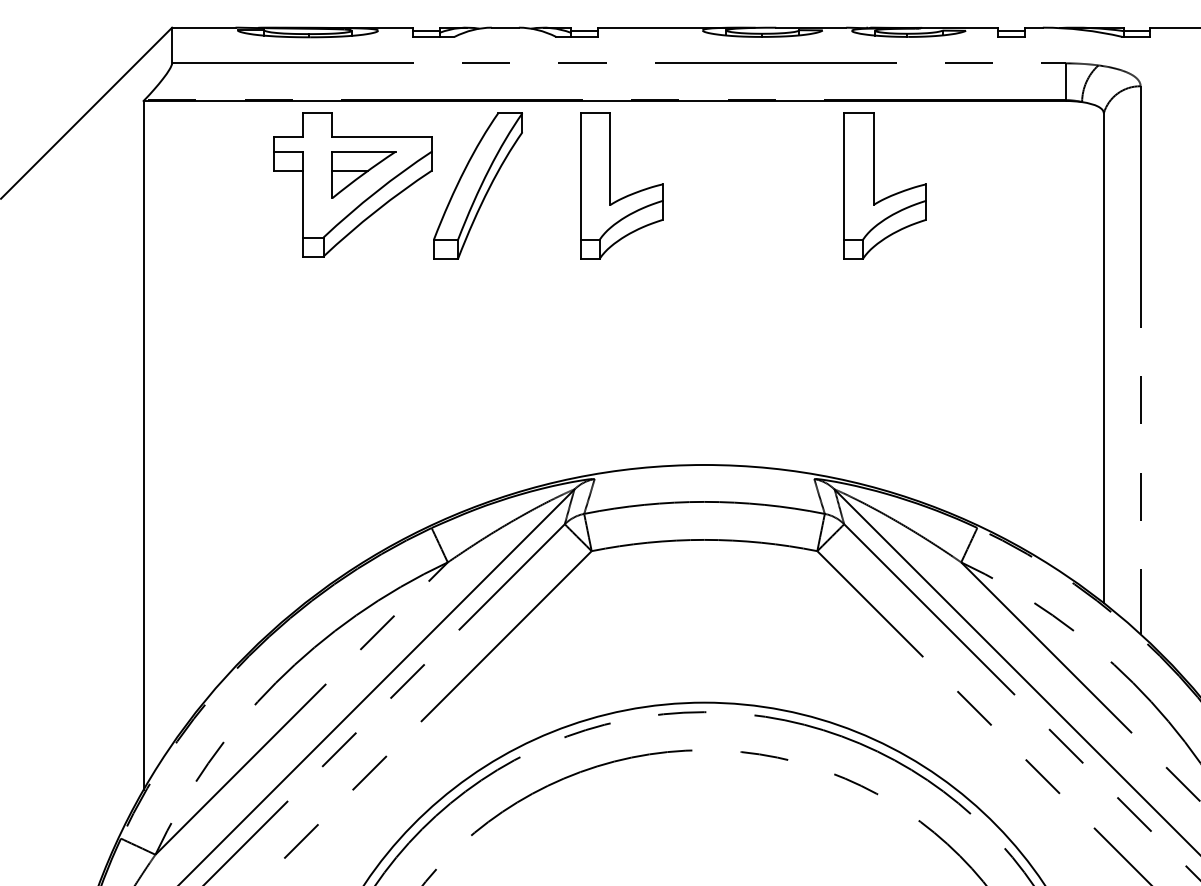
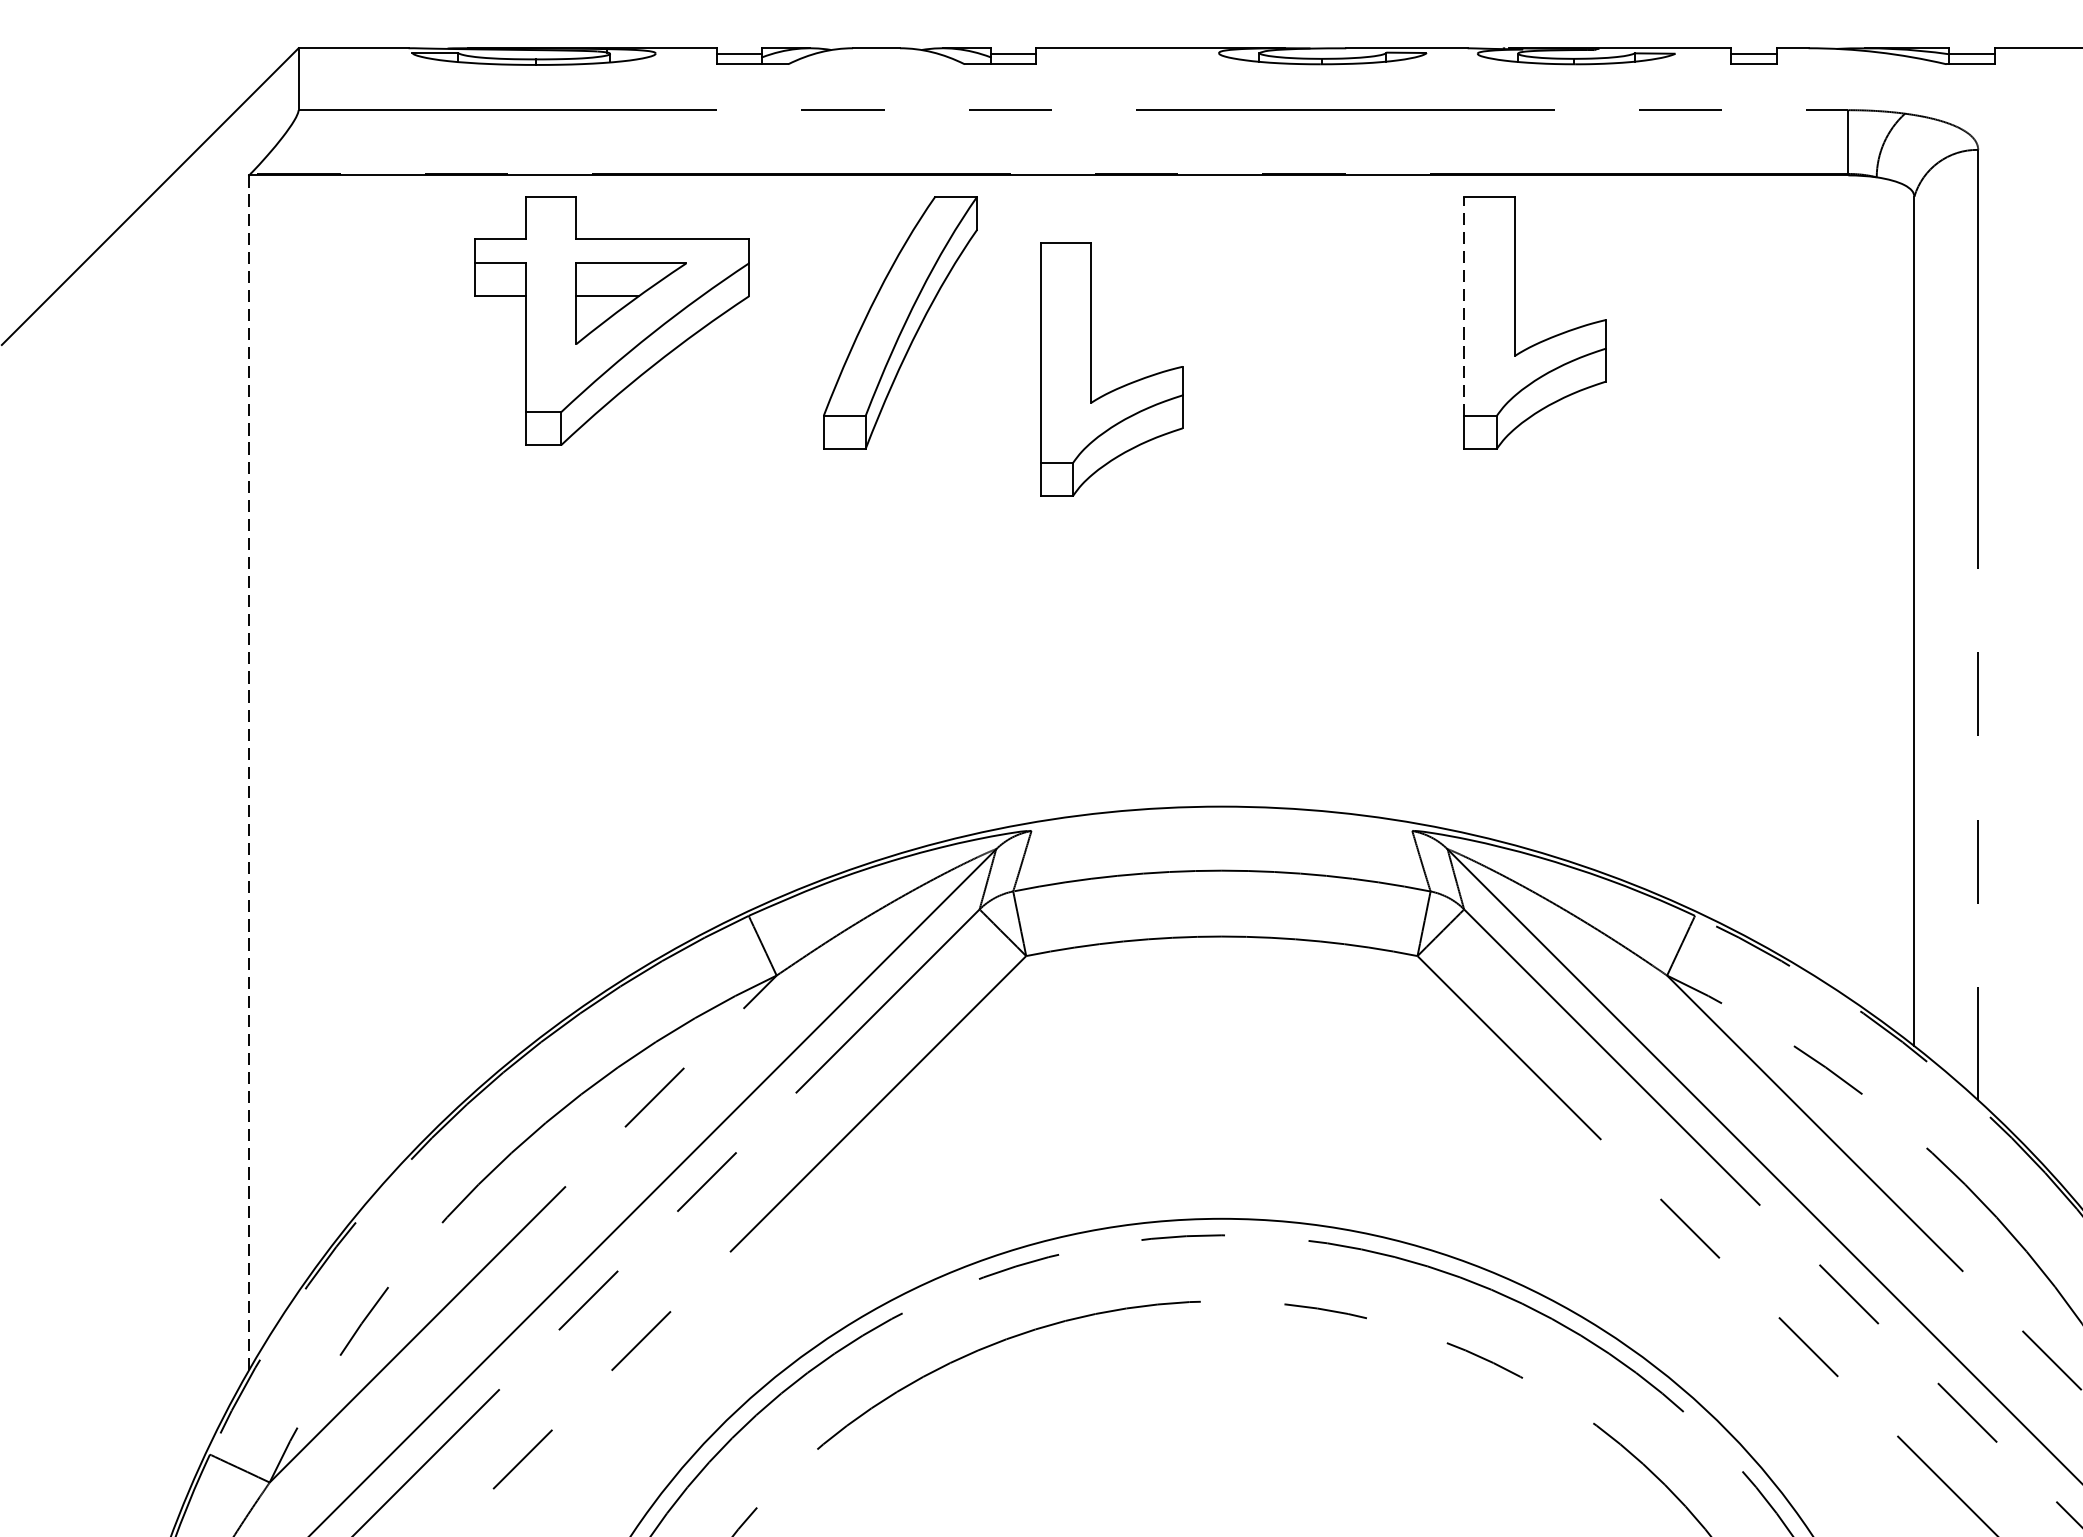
line: (844, 175) -> (1464, 304), solid -> dashed
part: (477, 185) -> (899, 321), moved
part: (610, 185) -> (1091, 368), moved
line: (143, 445) -> (248, 772), solid -> dashed

